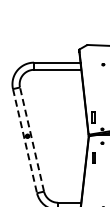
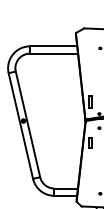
line: (31, 139) -> (27, 124), dashed -> solid
line: (25, 141) -> (21, 126), dashed -> solid

